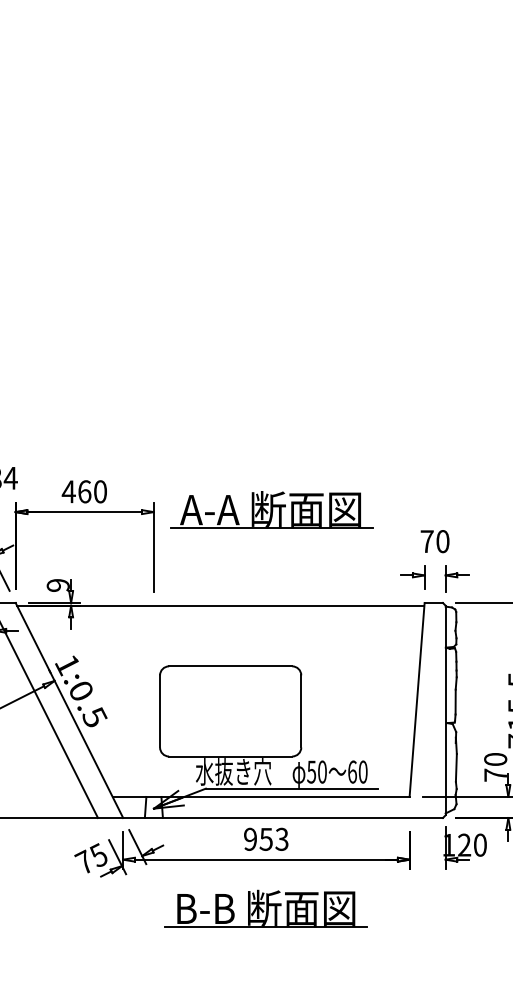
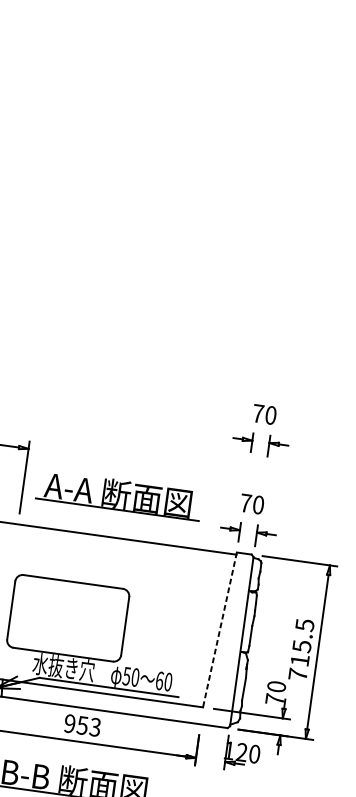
part: (425, 454) -> (254, 432), added
part: (271, 509) -> (118, 494), moved
line: (417, 700) -> (220, 630), solid -> dashed

